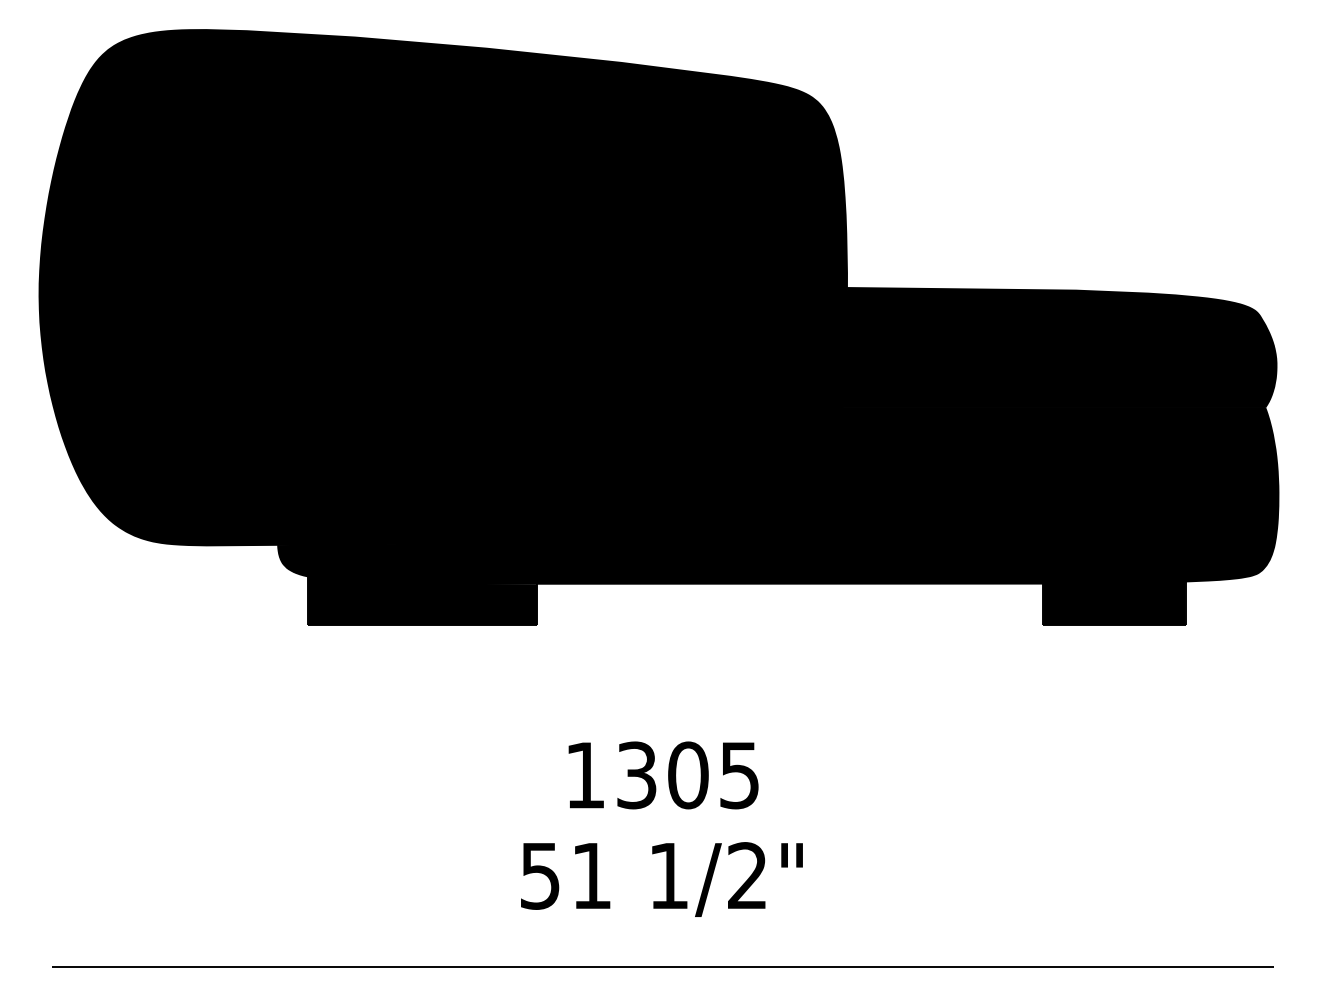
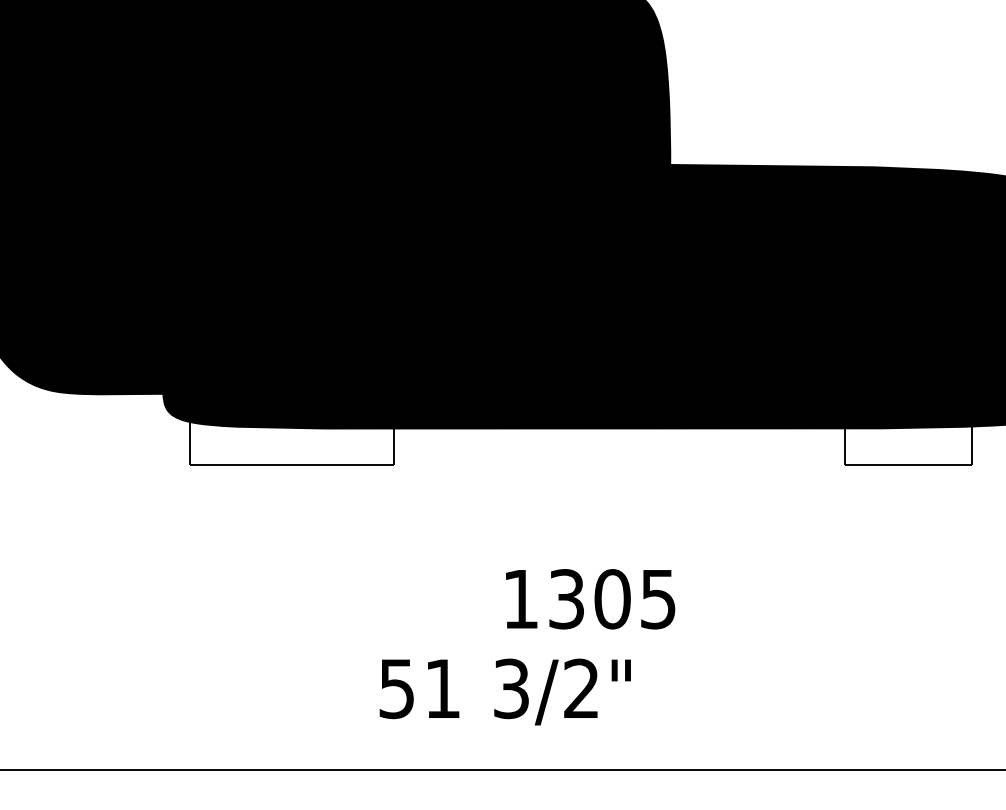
fill: (422, 600) -> (292, 443), removed
fill: (1114, 603) -> (908, 446), removed
text: (663, 775) -> (590, 599), moved
text: (668, 875) -> (511, 688), 1/2" -> 3/2"

